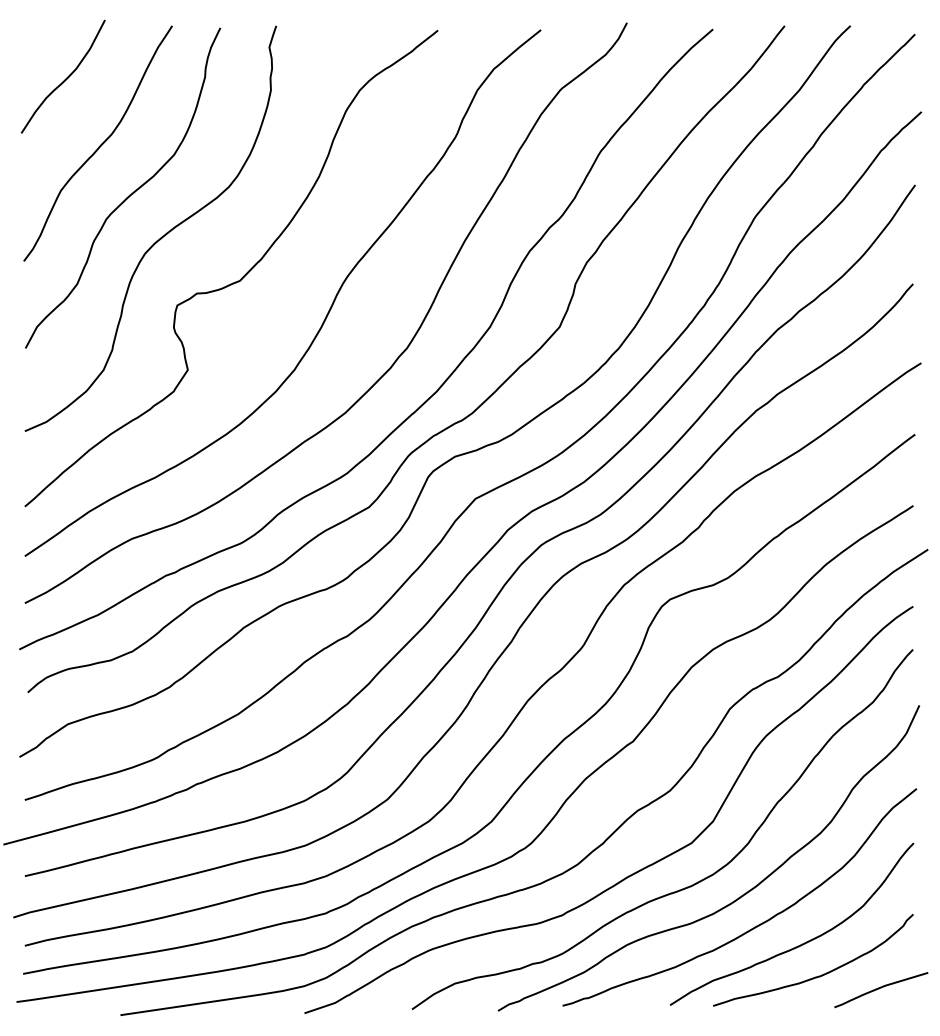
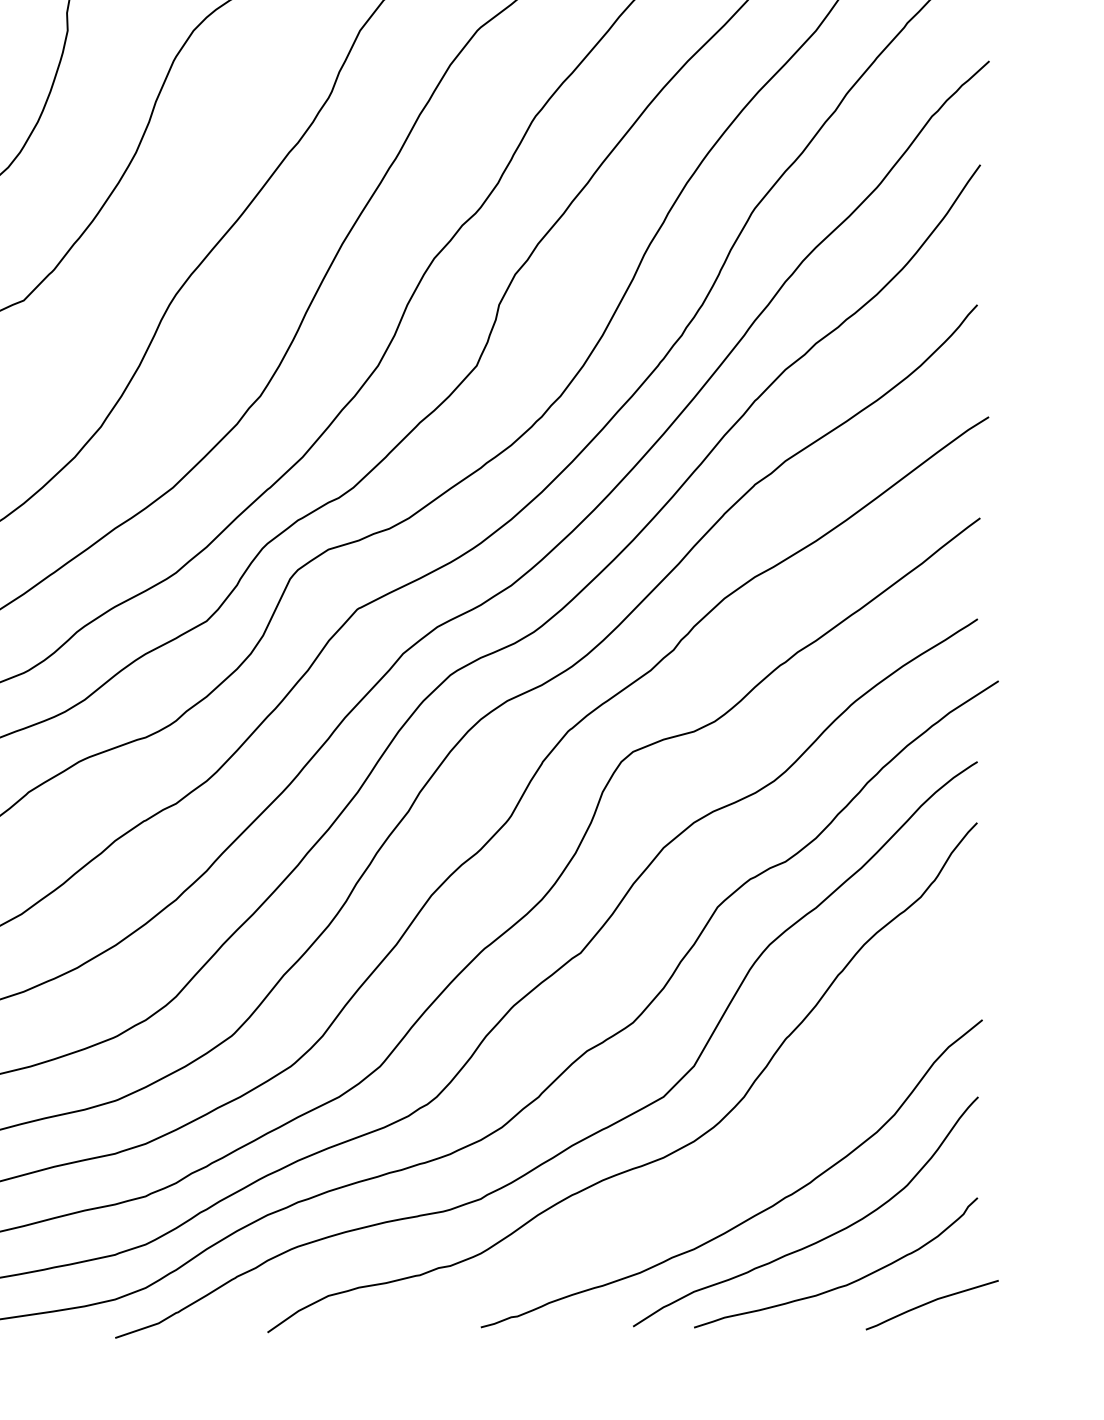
curve: (739, 896) -> (731, 1172), removed

